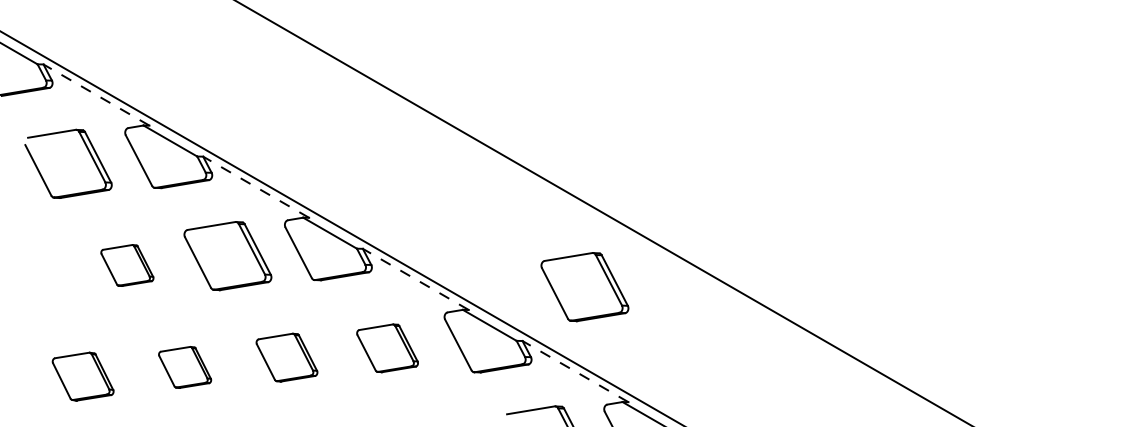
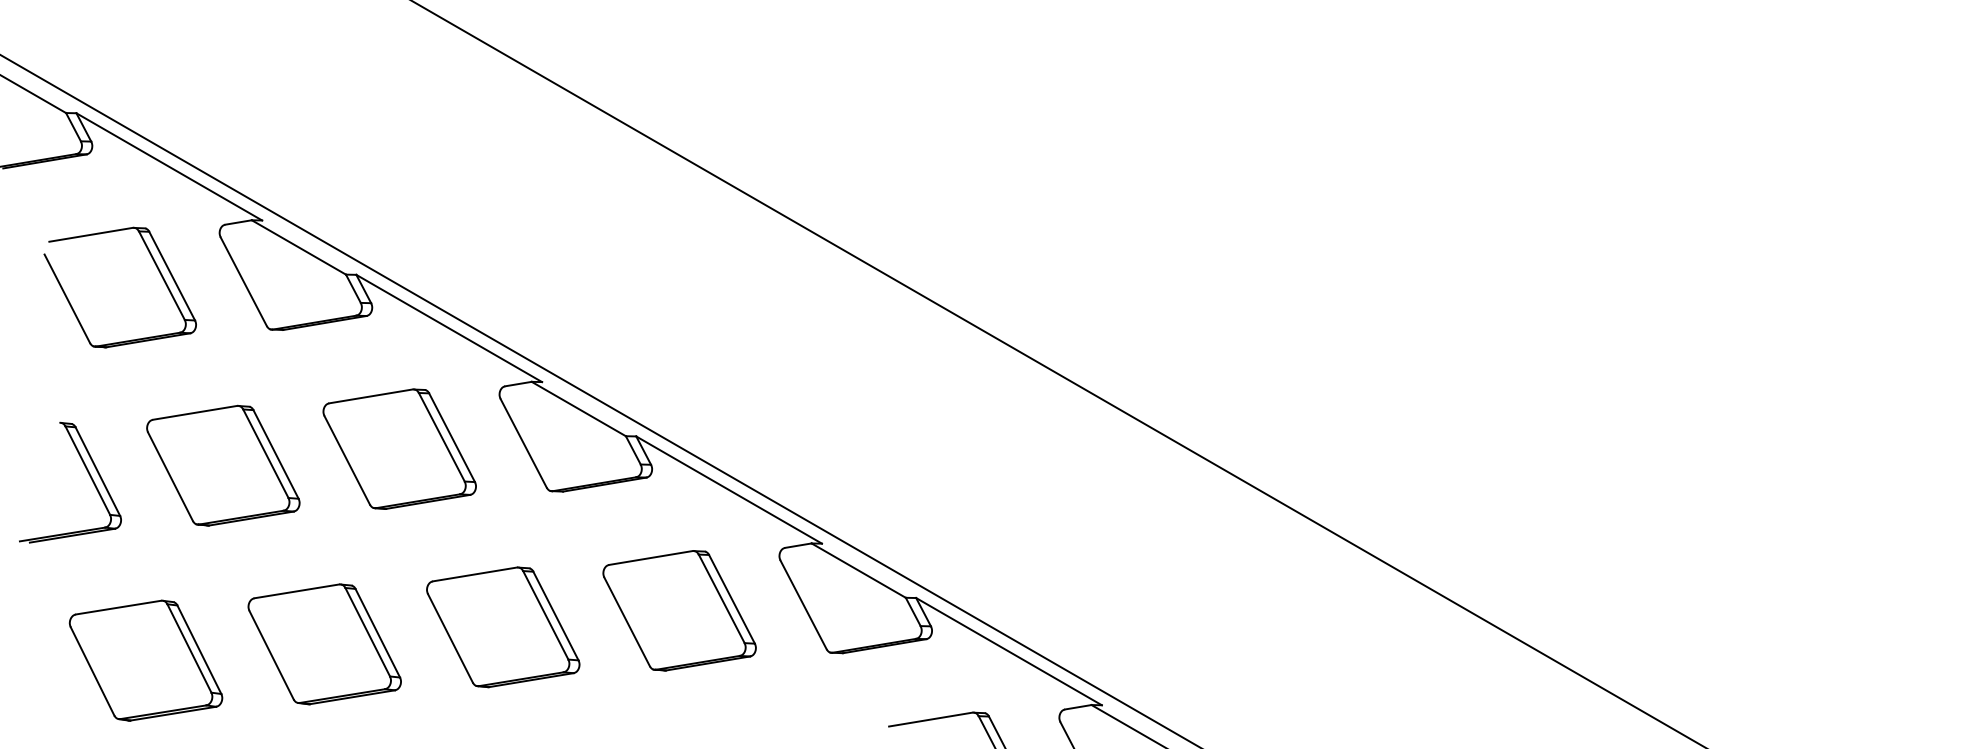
line: (96, 94) -> (169, 165), dashed -> solid
line: (255, 186) -> (448, 327), dashed -> solid
part: (127, 265) -> (223, 465), size x1.67
part: (49, 269) -> (86, 472), added
line: (415, 279) -> (728, 490), dashed -> solid
part: (584, 287) -> (1024, 504), removed
part: (387, 348) -> (679, 611), size x1.43
part: (286, 357) -> (502, 626), size x1.43
part: (184, 367) -> (323, 644), size x1.67
line: (575, 371) -> (1009, 651), dashed -> solid
part: (82, 376) -> (144, 660), size x1.43

